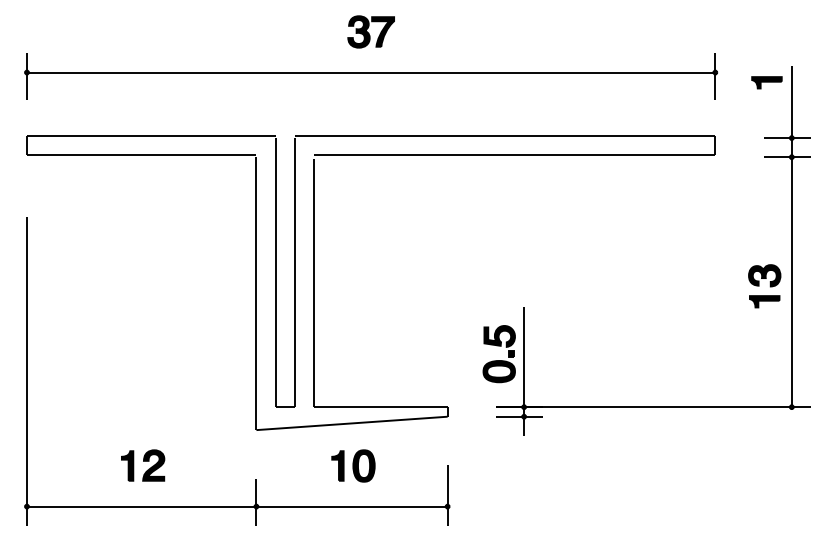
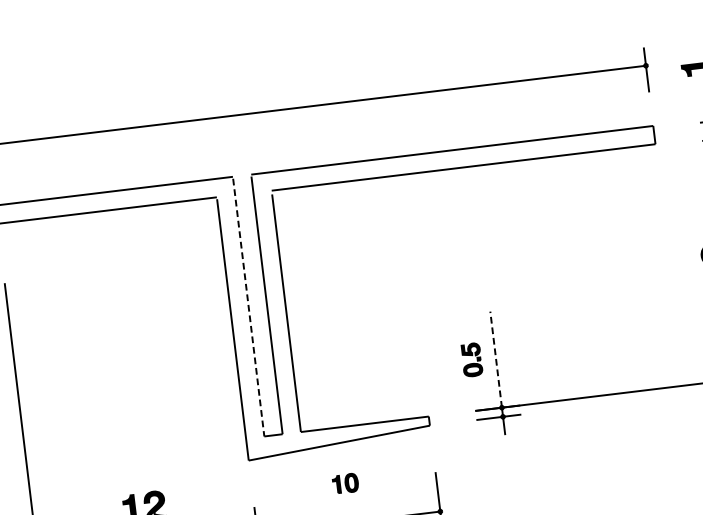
part: (370, 31) -> (311, 66), removed
line: (275, 272) -> (248, 307), solid -> dashed
part: (498, 354) -> (471, 360), size x0.6
line: (524, 356) -> (496, 359), solid -> dashed
part: (353, 465) -> (345, 483), size x0.6

